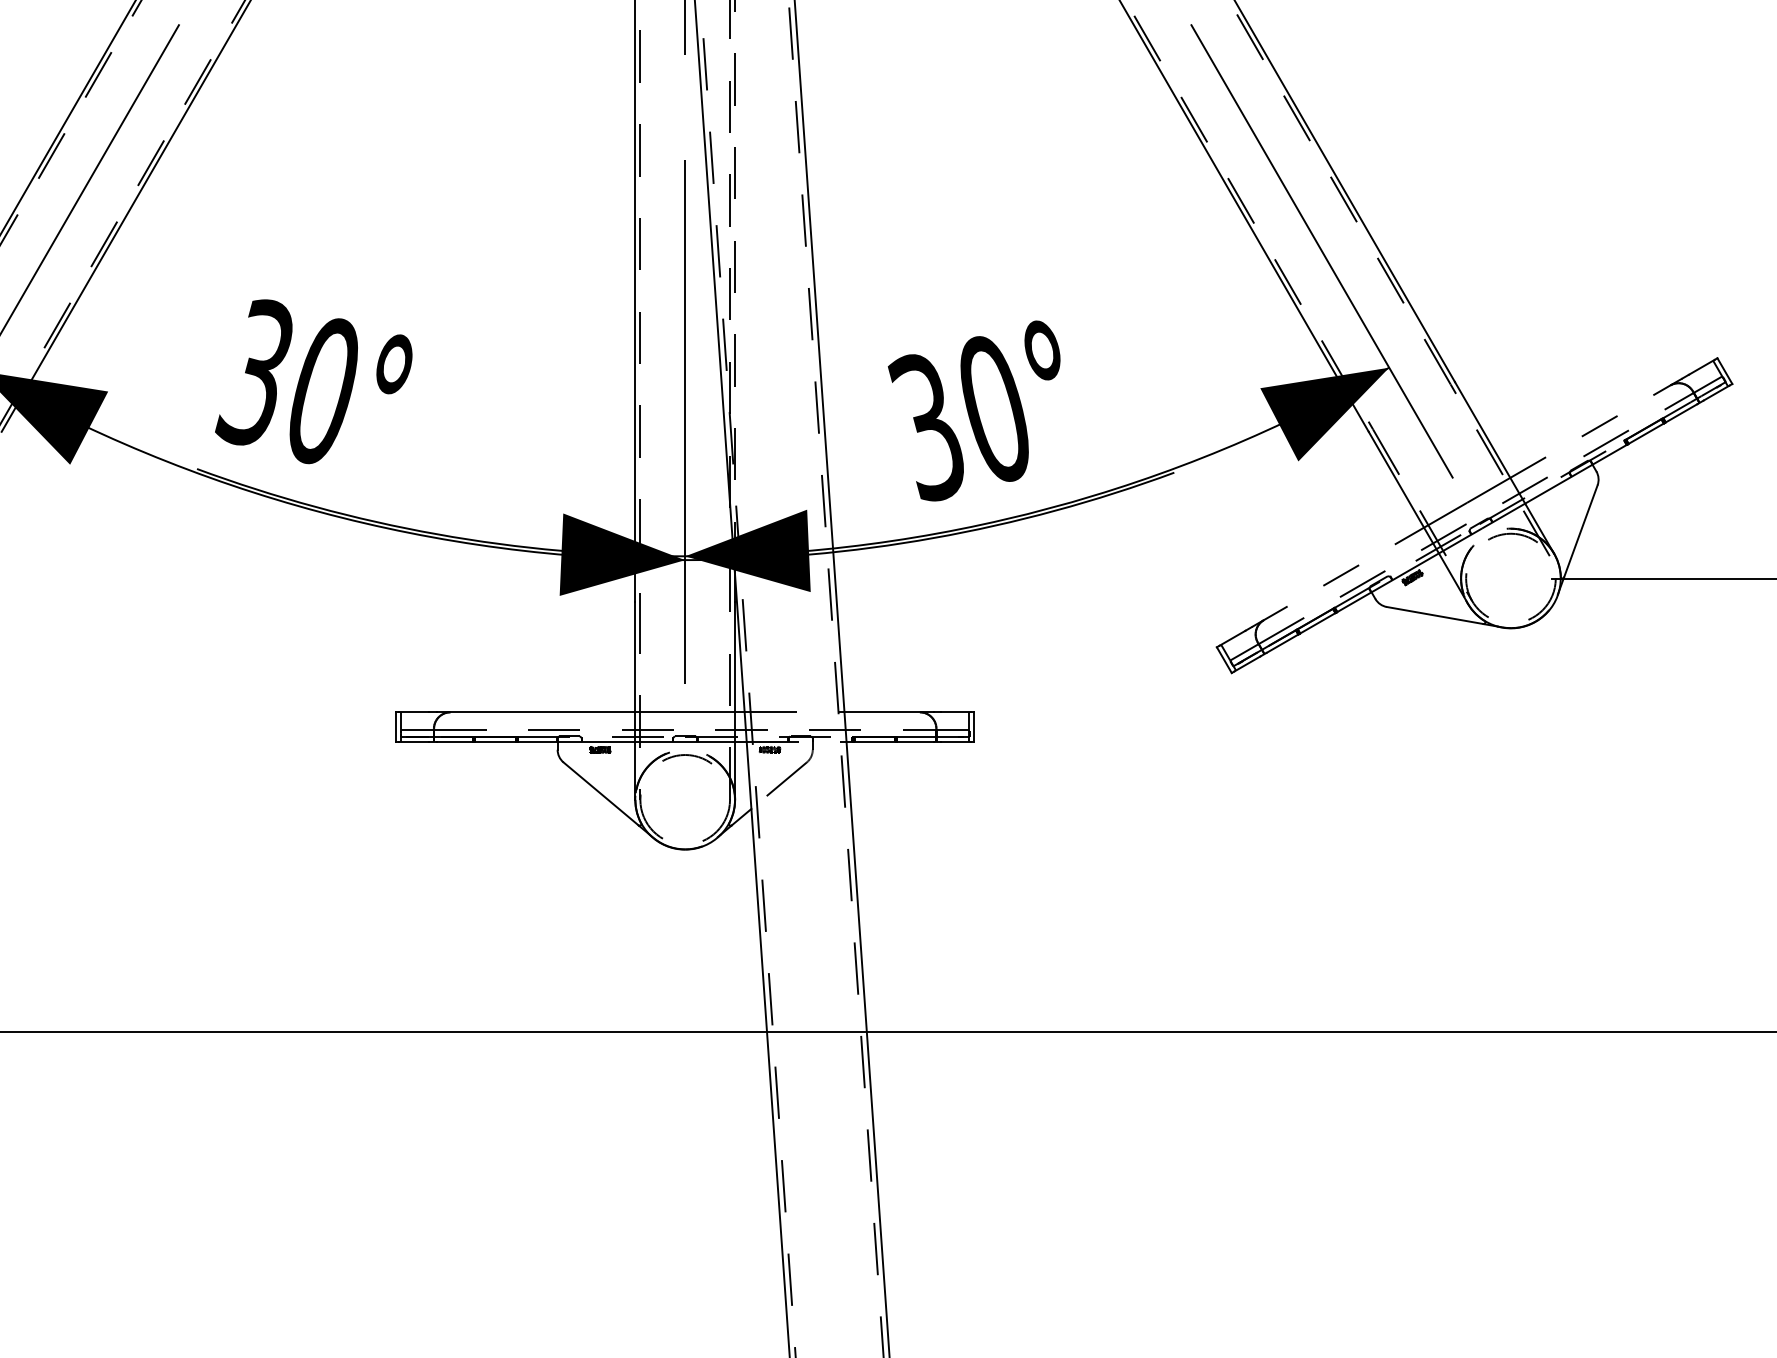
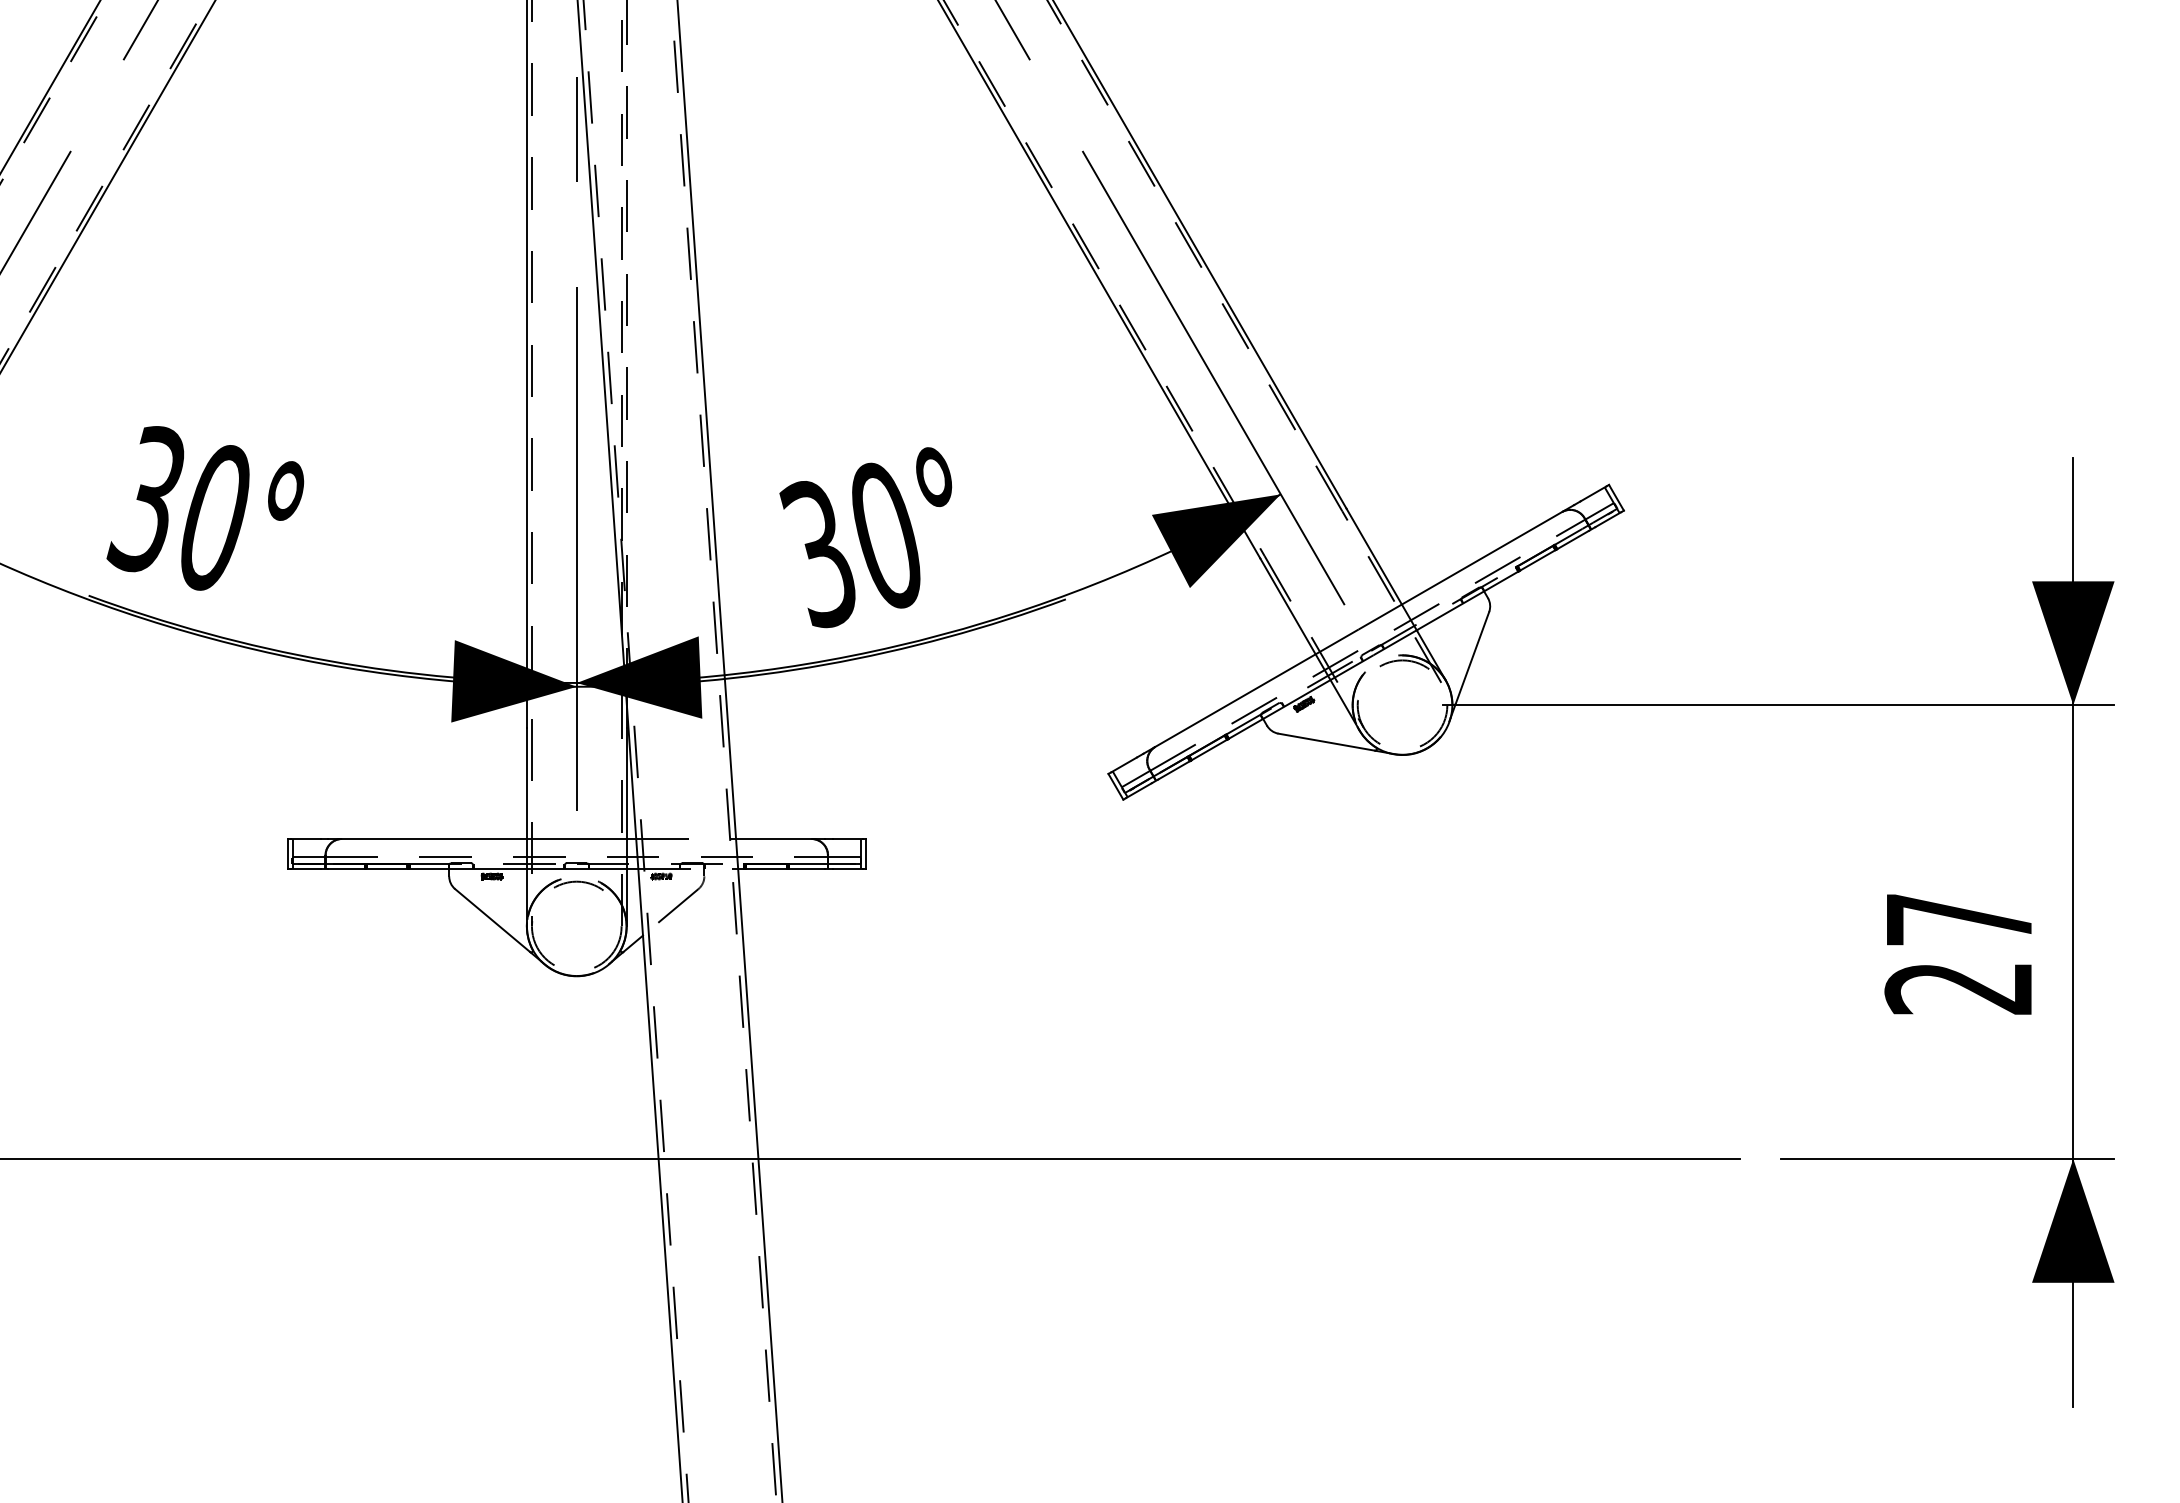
line: (1596, 427) -> (1488, 554), dashed -> solid
line: (1337, 576) -> (1229, 703), dashed -> solid

